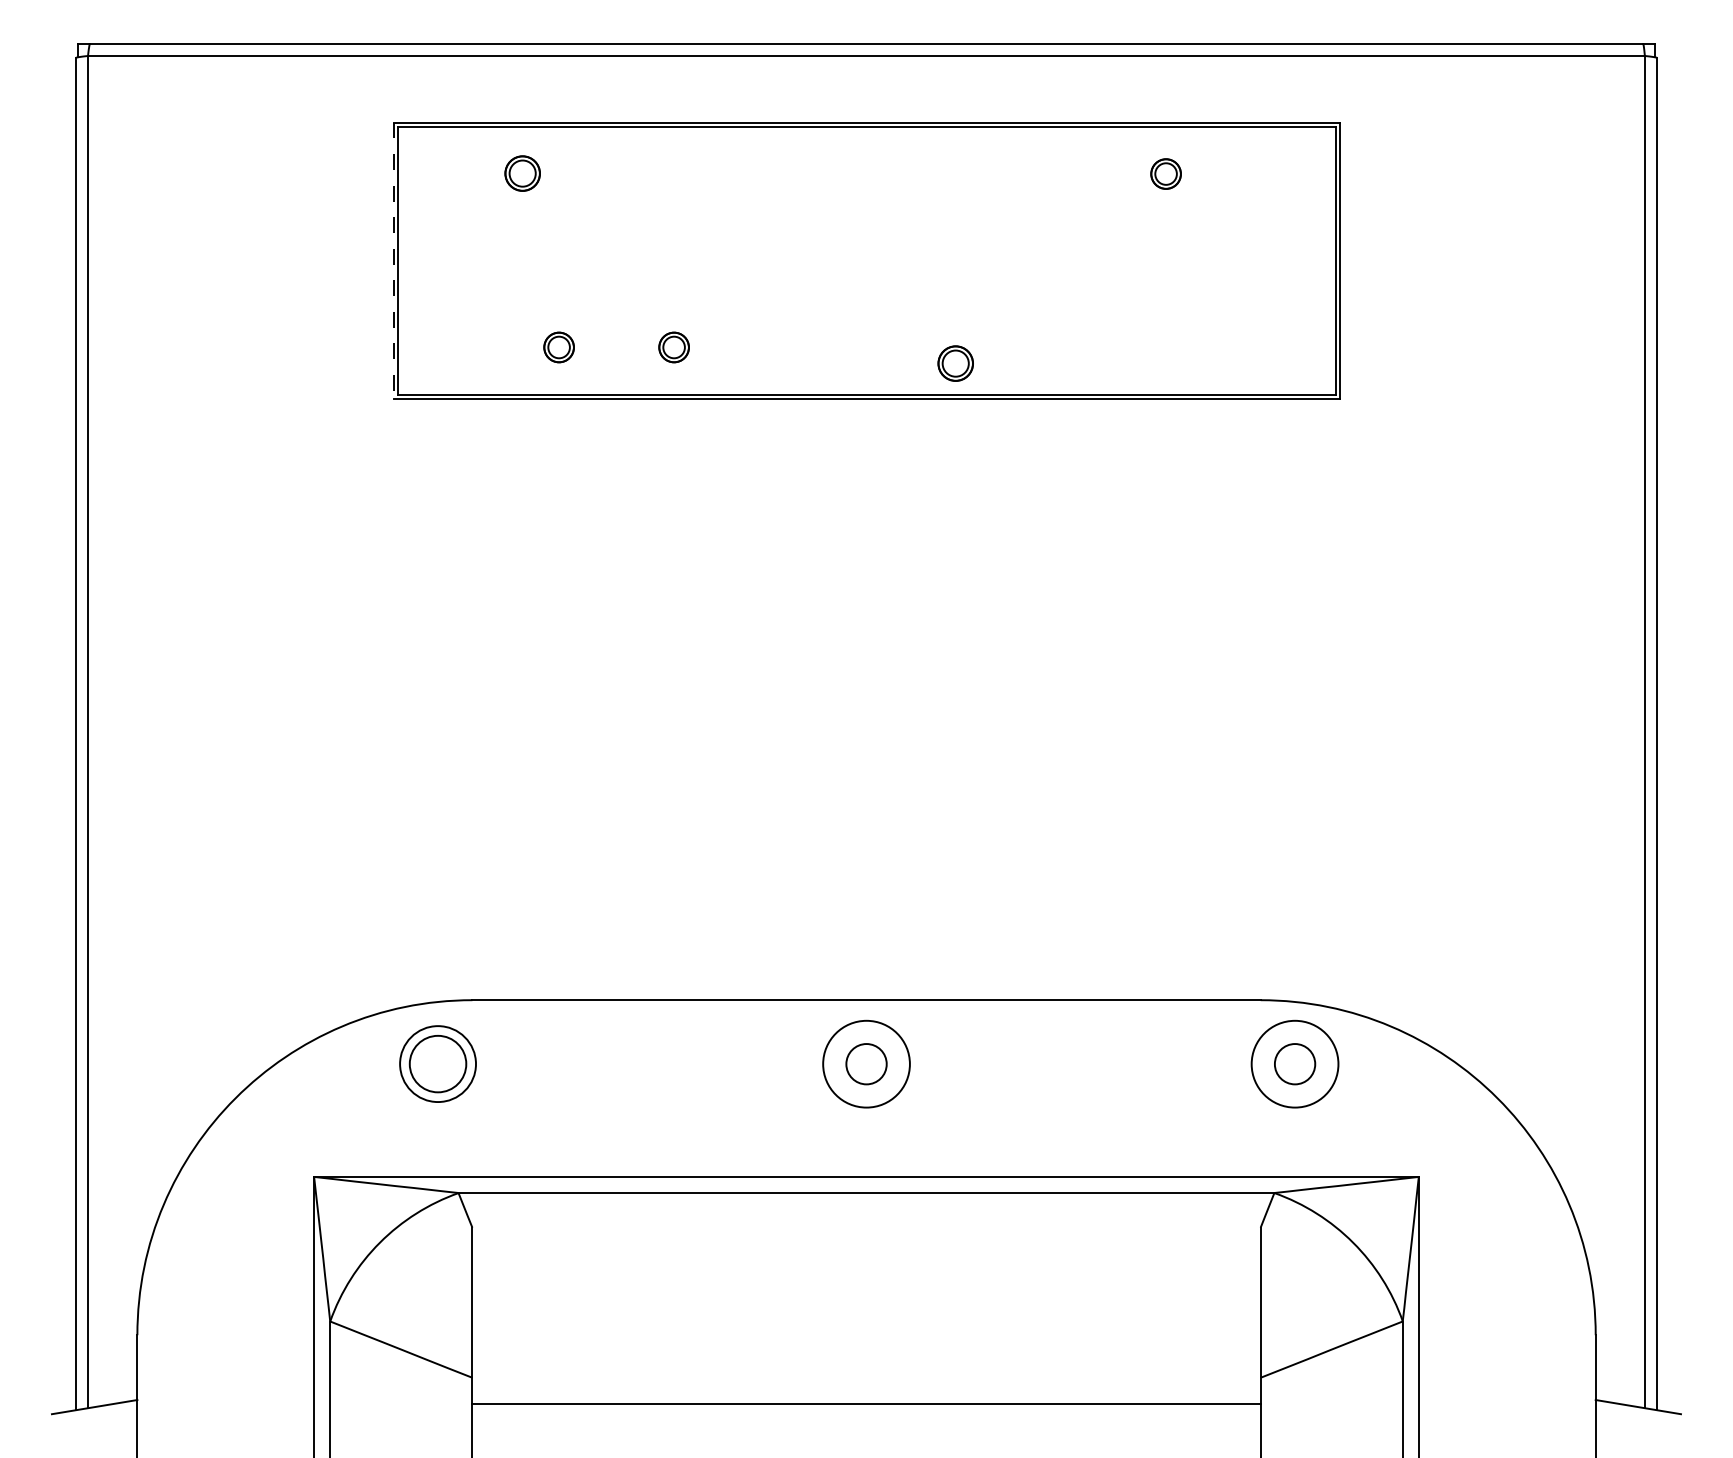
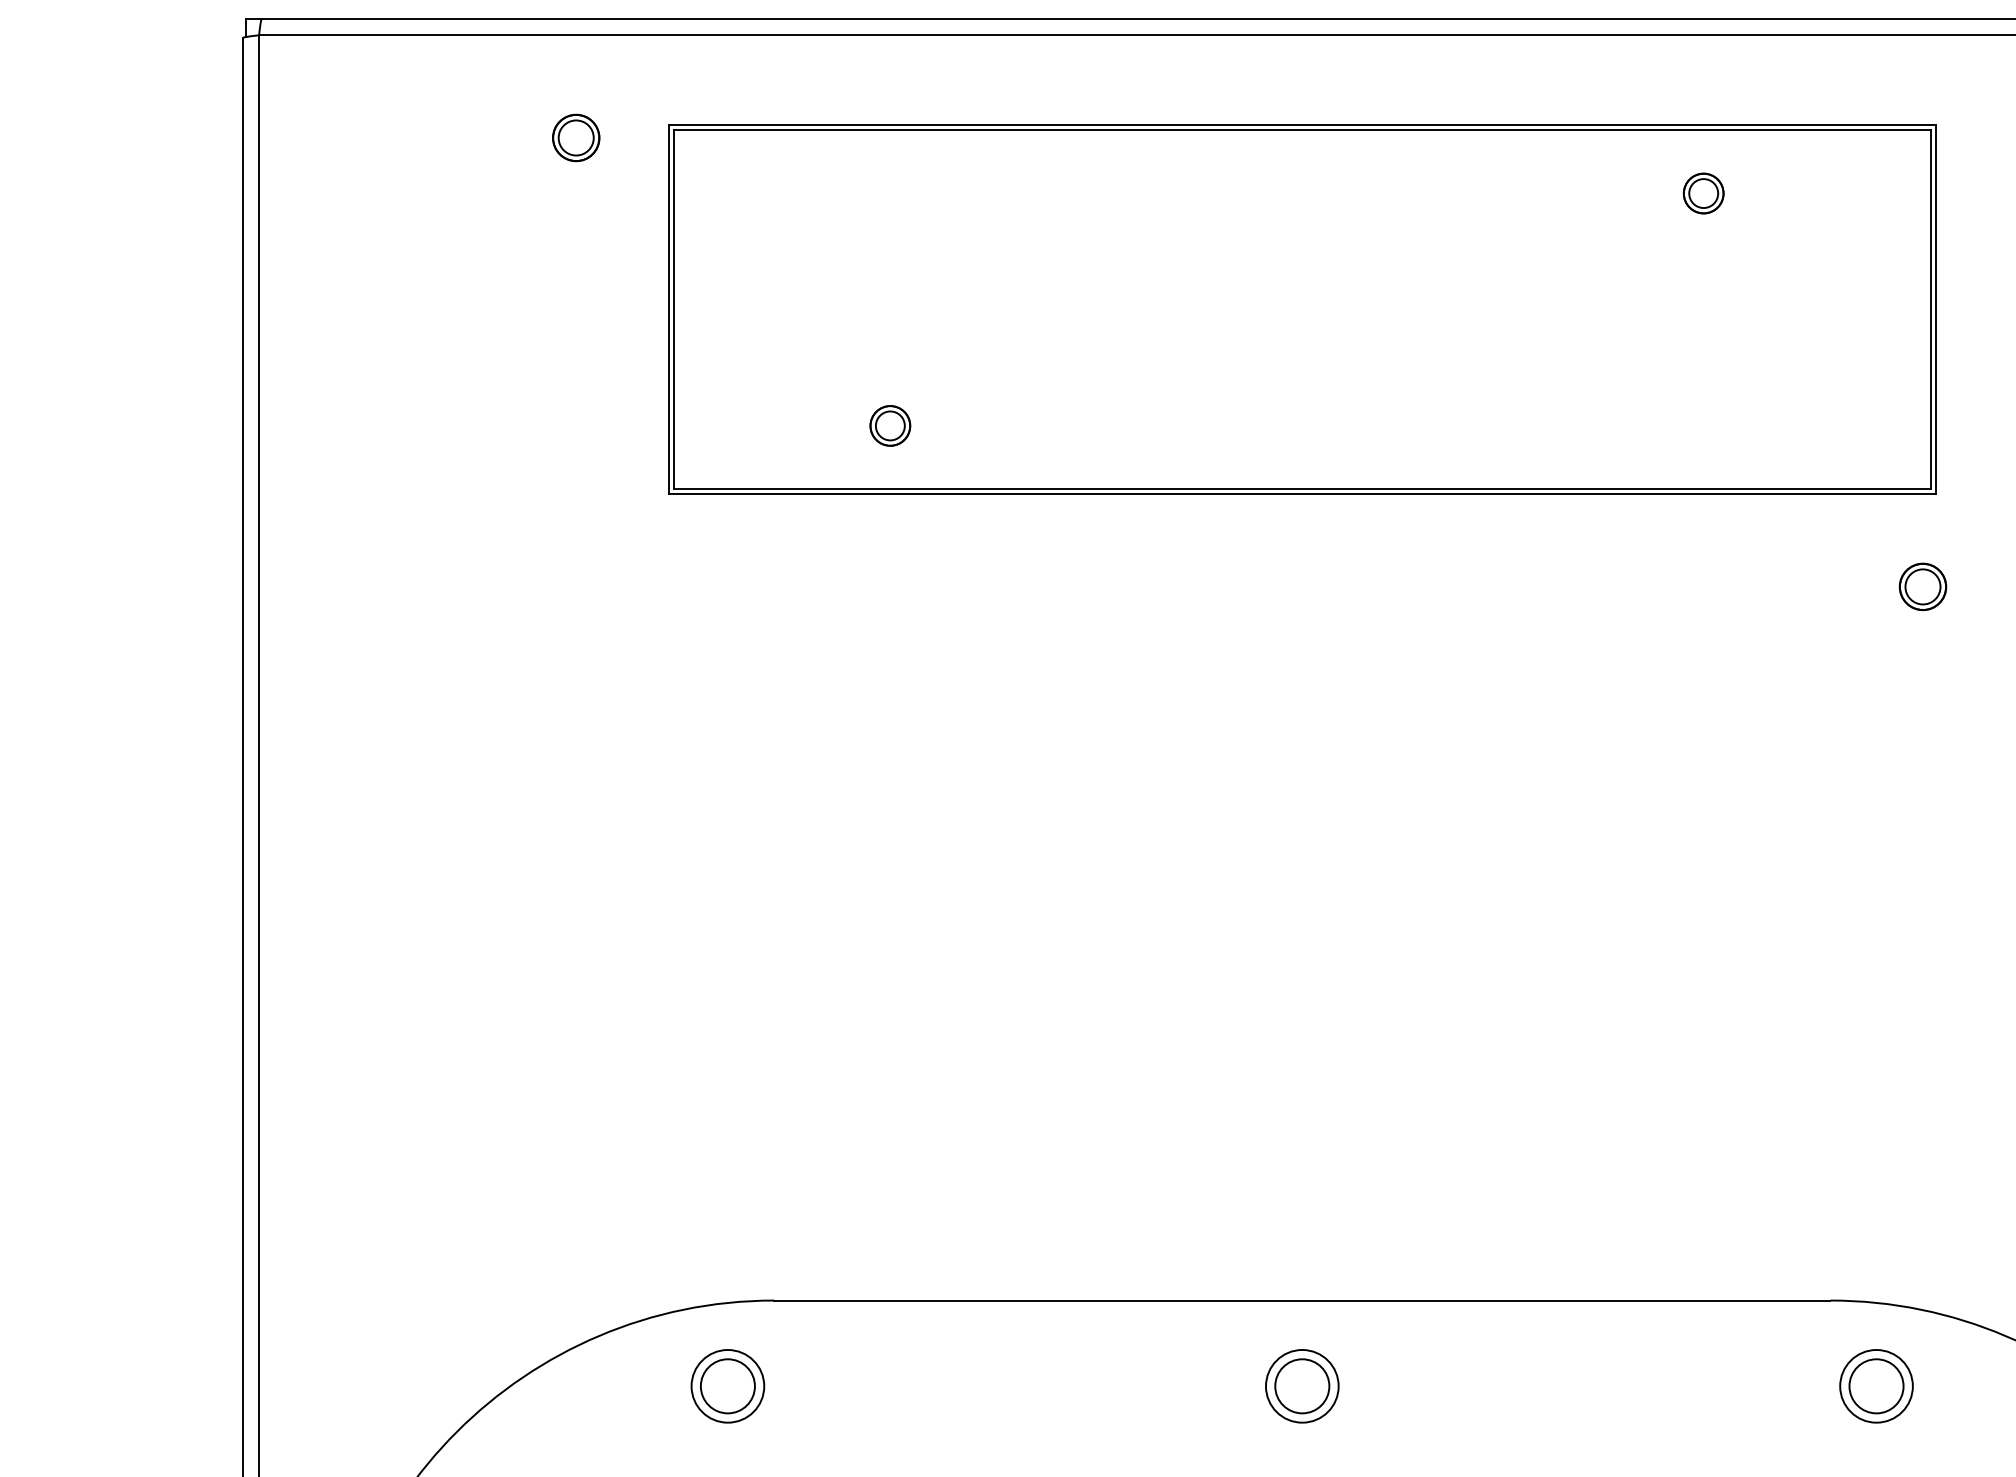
part: (522, 173) -> (575, 137), moved
line: (393, 260) -> (668, 309), dashed -> solid
part: (673, 347) -> (1043, 425), removed
part: (955, 363) -> (1922, 586), moved
part: (437, 1064) -> (727, 1386), size x0.71
circle: (866, 1064) -> (1302, 1386), size x0.62
circle: (1294, 1064) -> (1875, 1386), size x0.62

